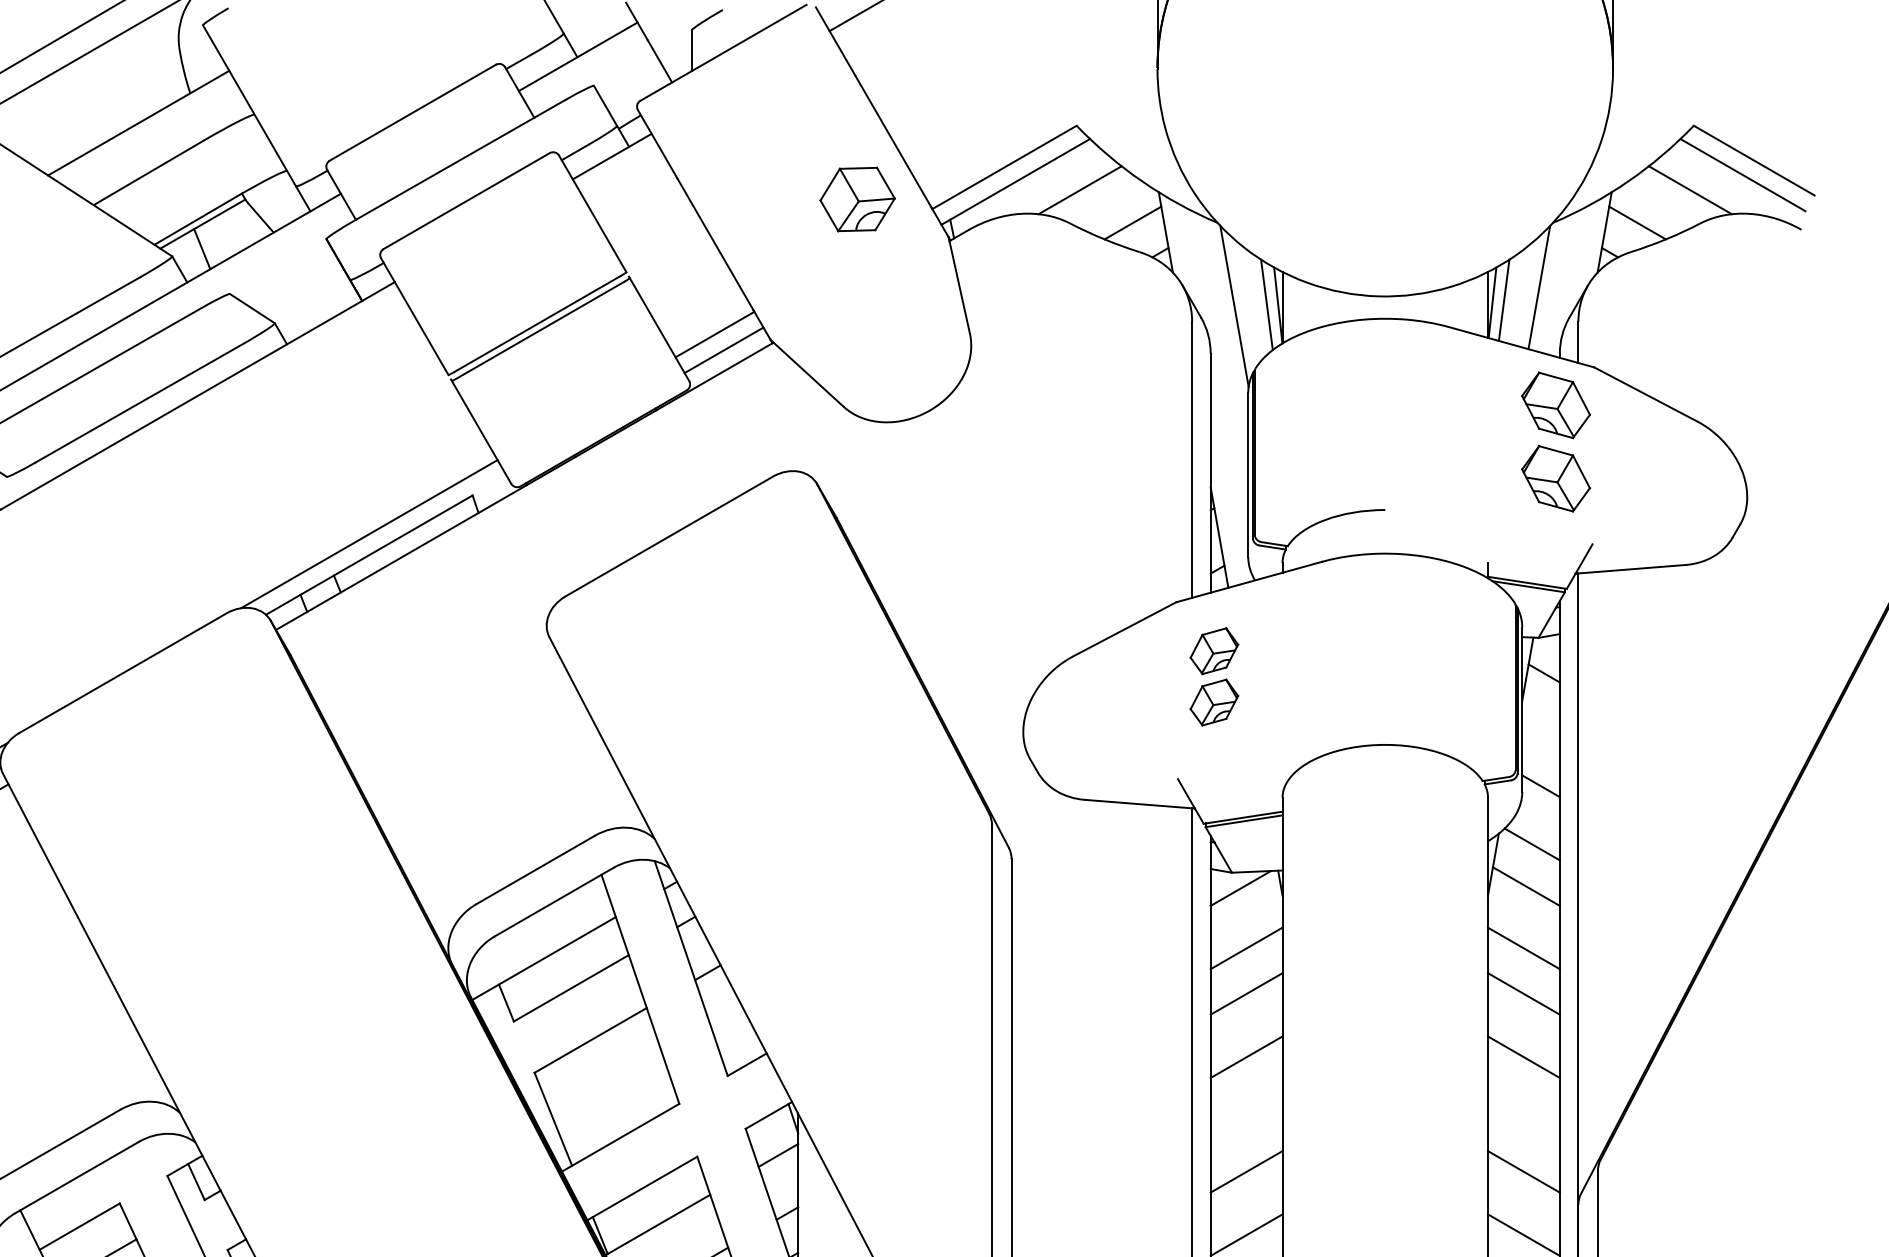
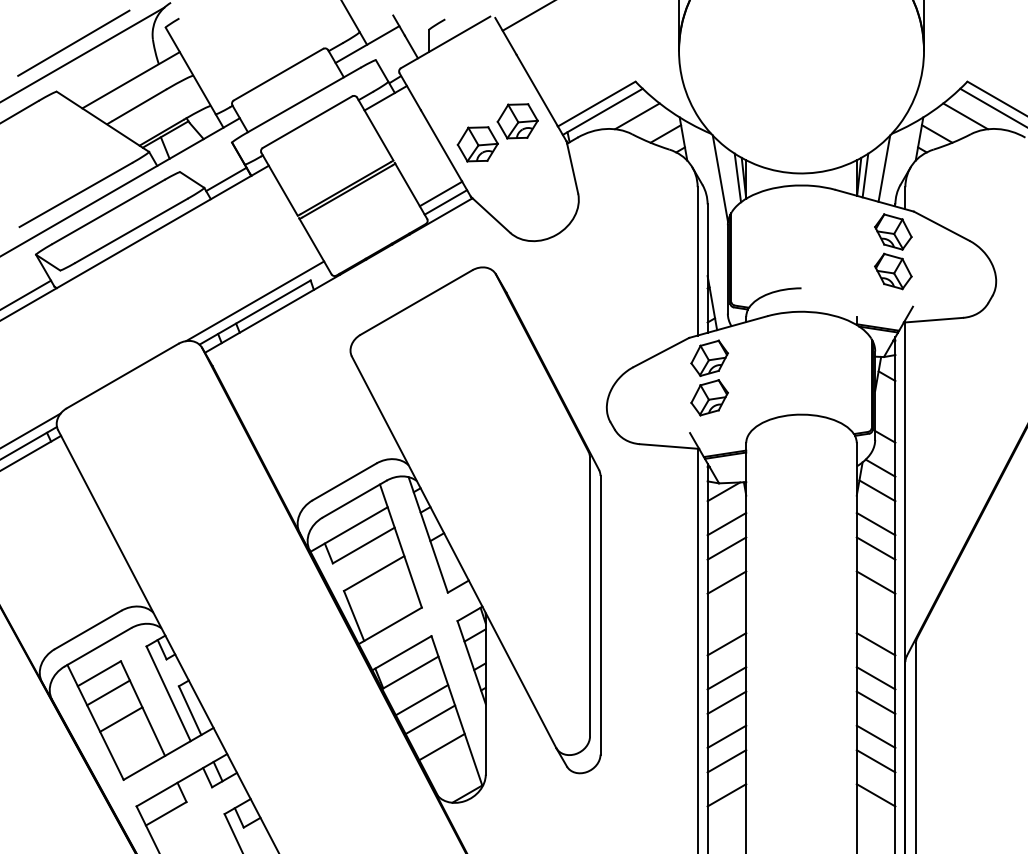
part: (782, 242) -> (477, 144), added
line: (316, 307) -> (226, 179), added
part: (1214, 675) -> (709, 377), size x1.43

